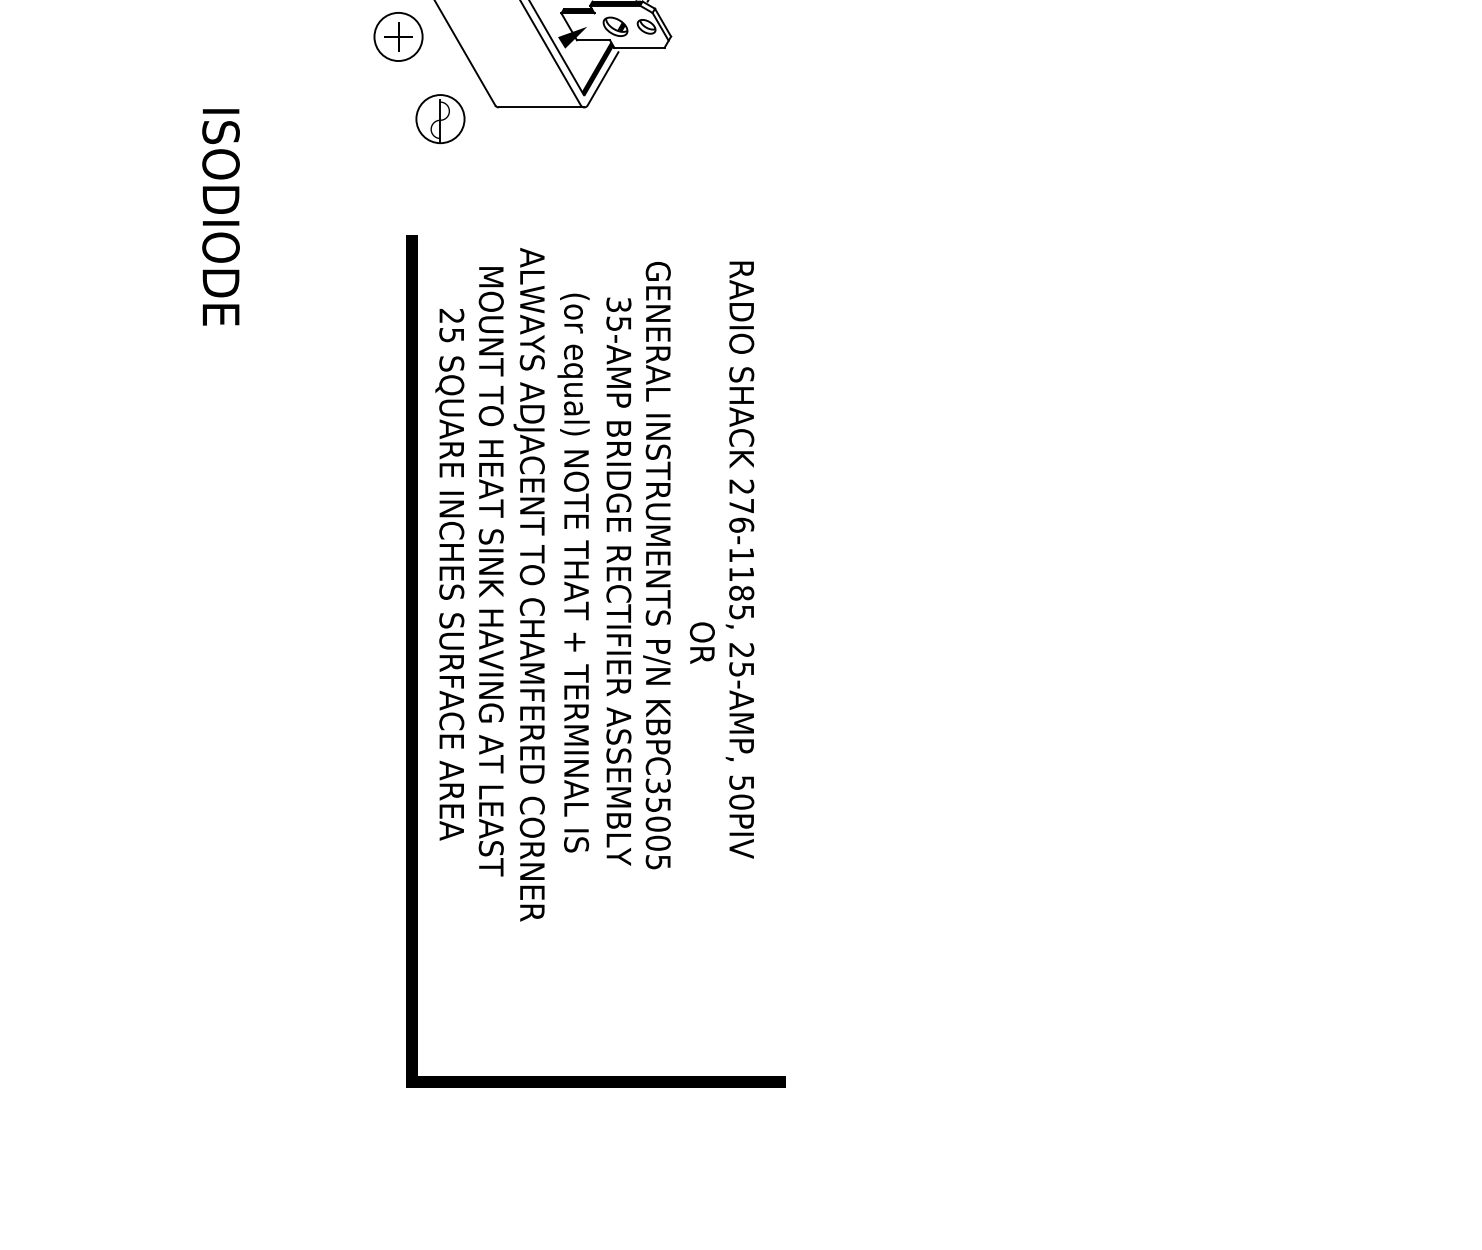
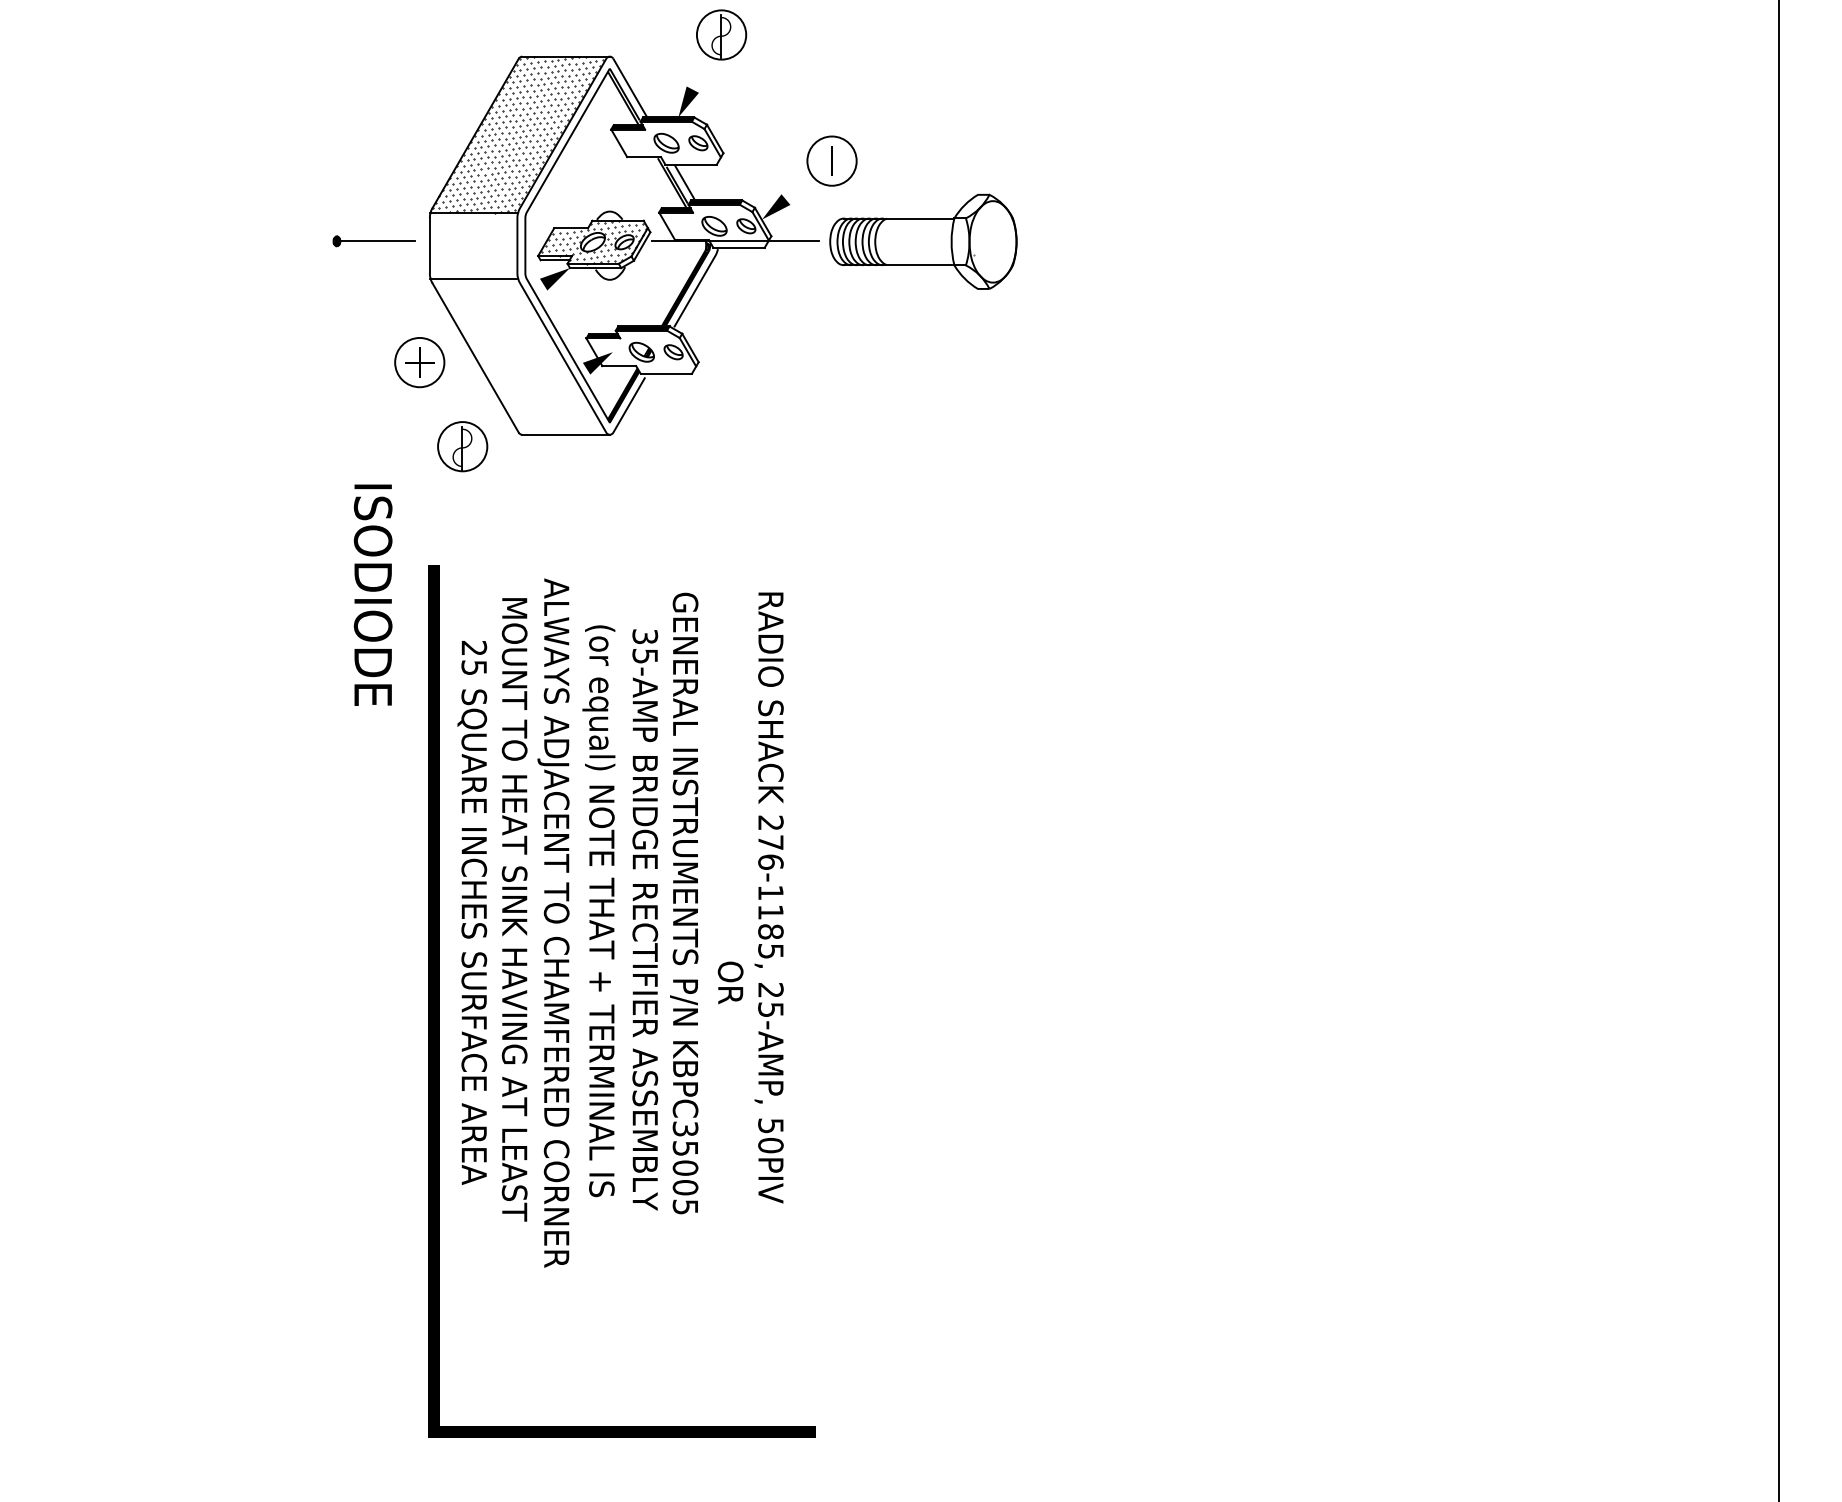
text: (220, 216) -> (372, 594), moved

